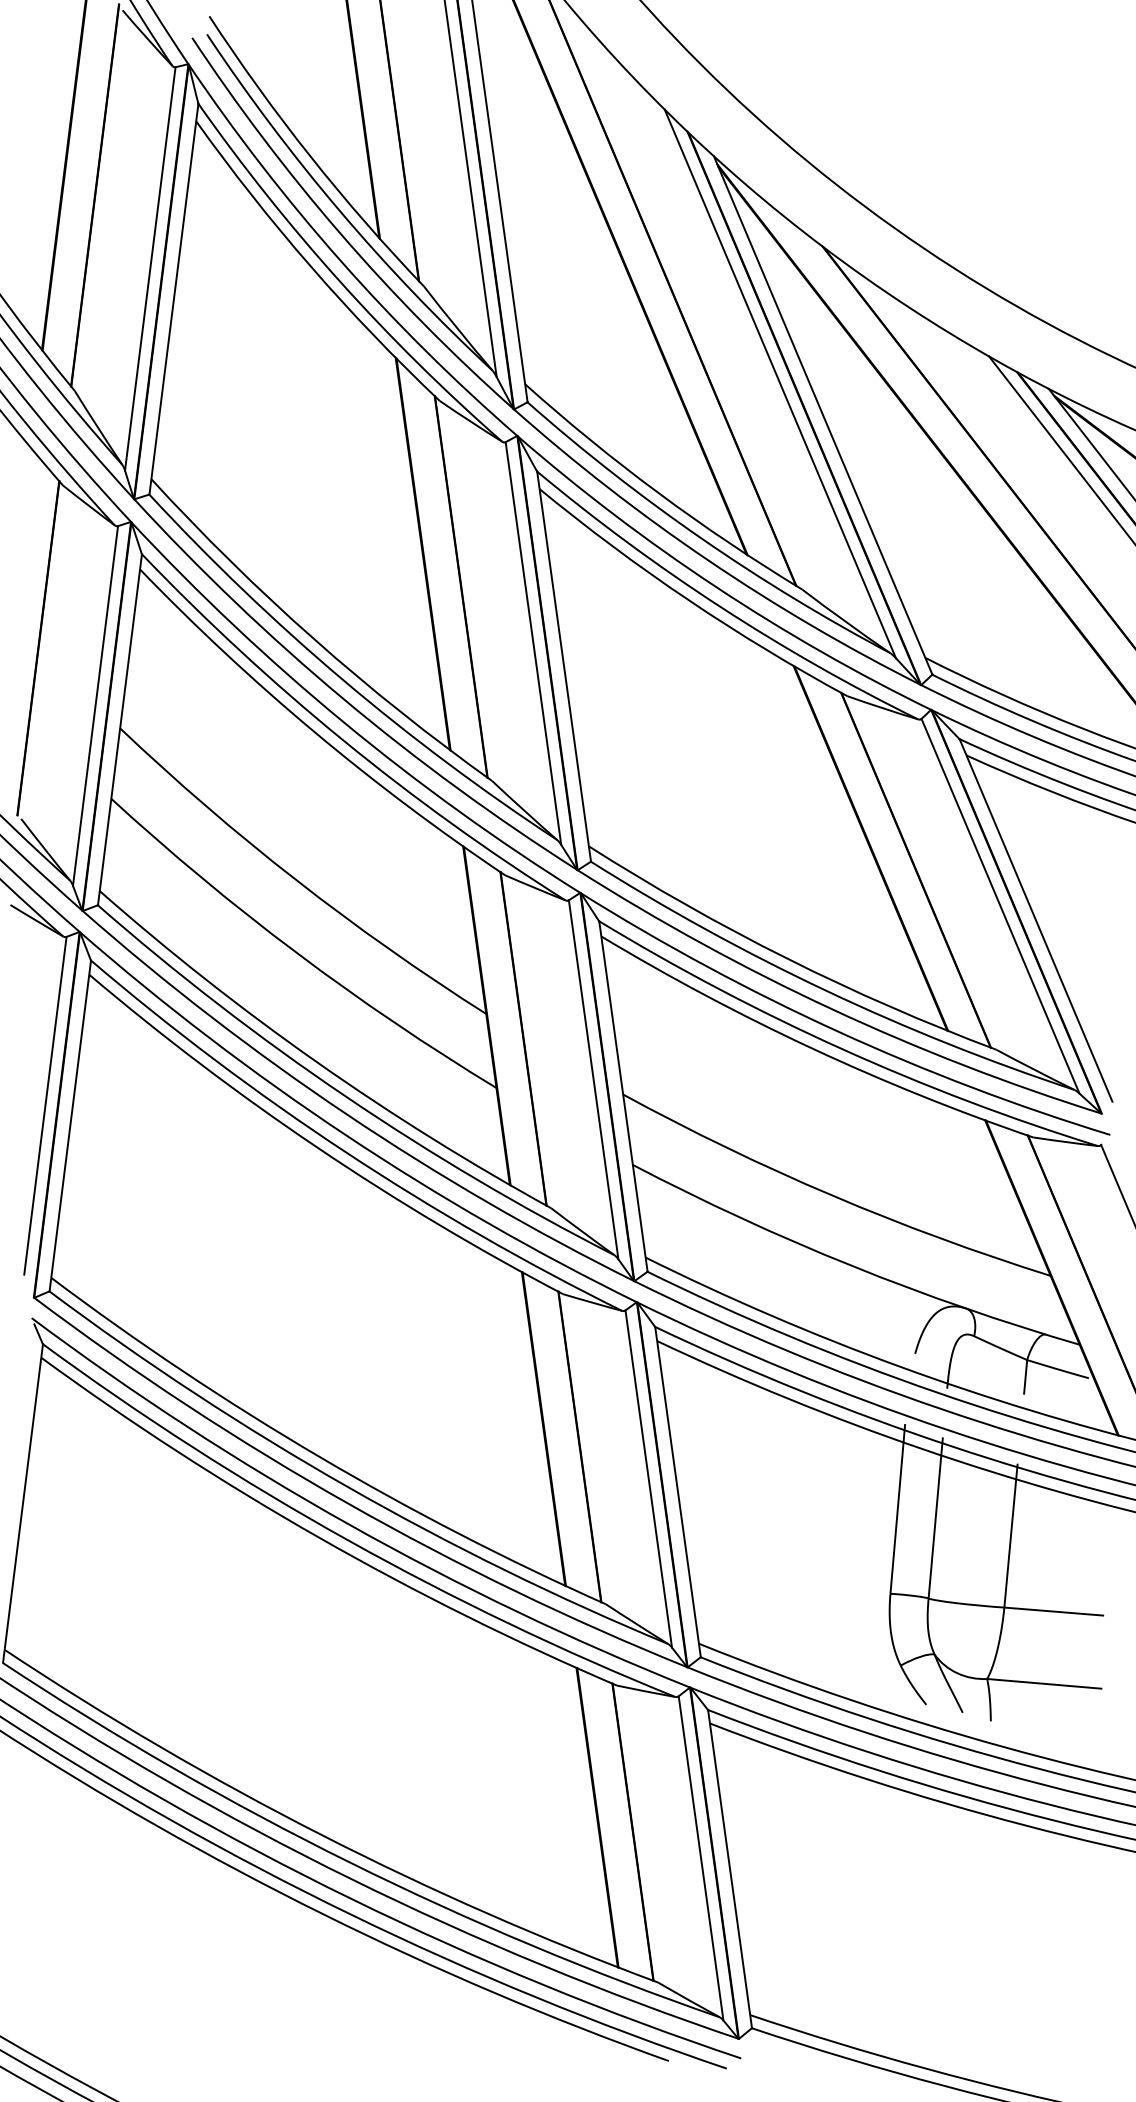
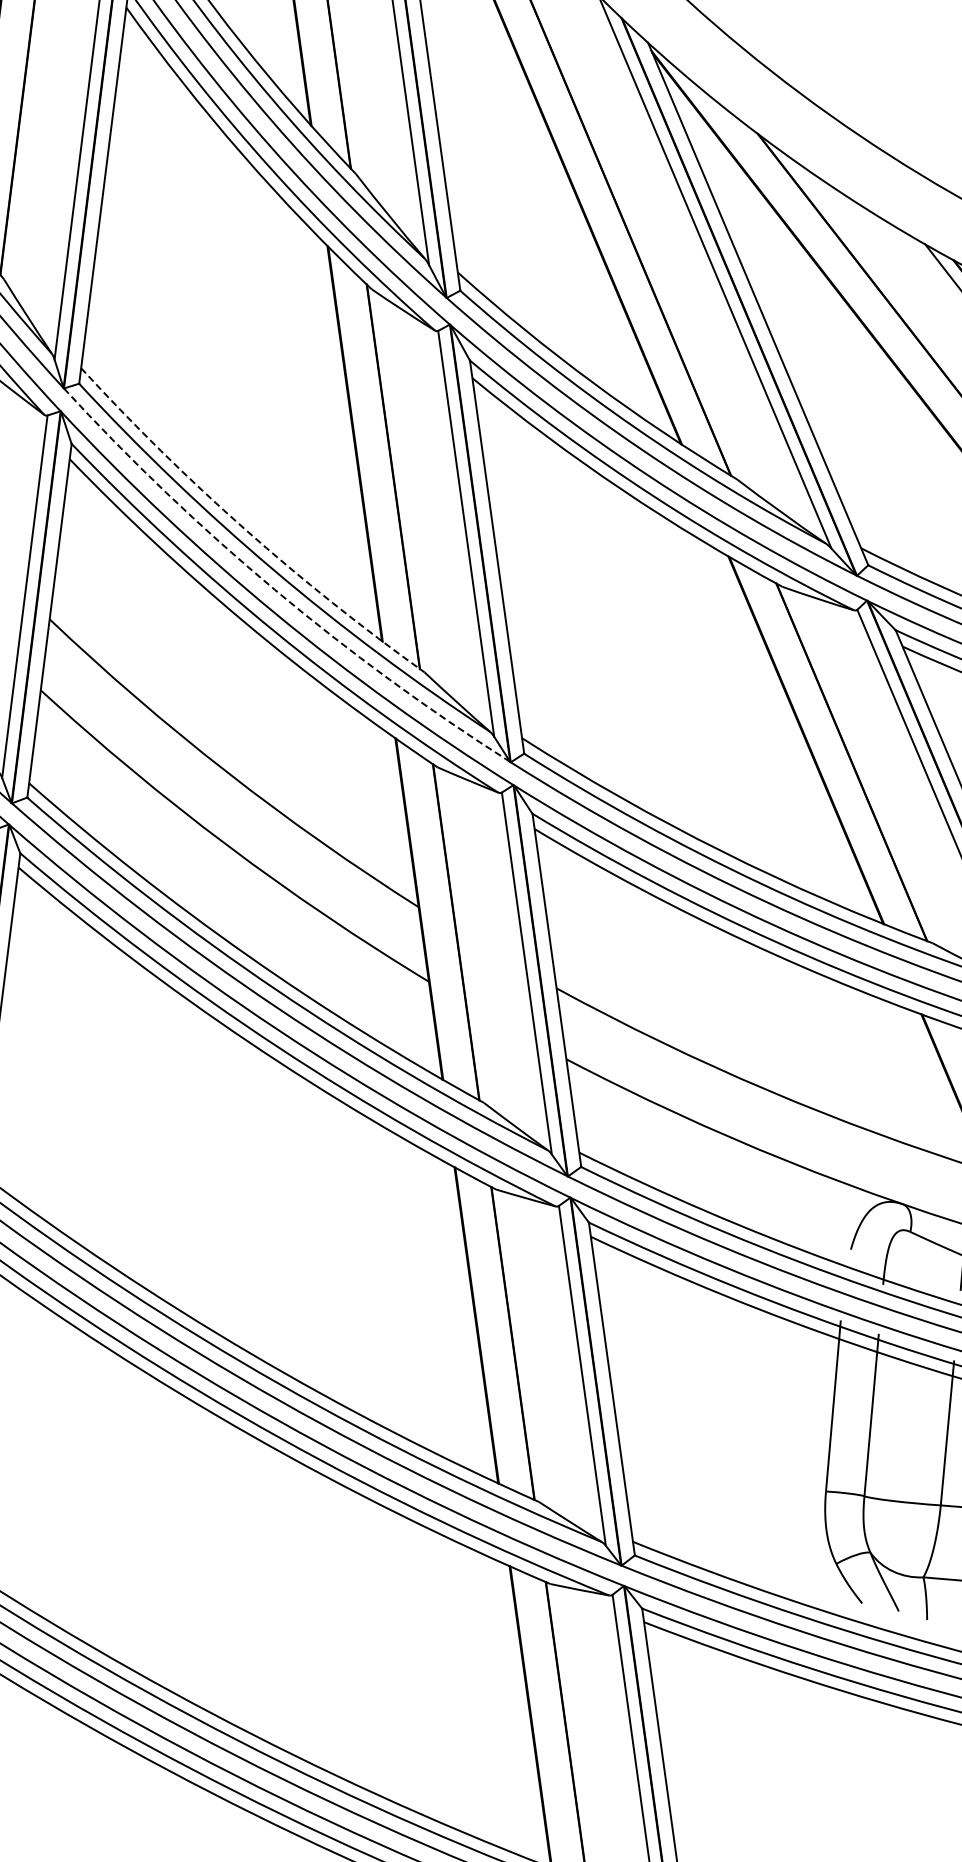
arc: (313, 639) -> (244, 529), solid -> dashed
arc: (343, 699) -> (274, 590), solid -> dashed

